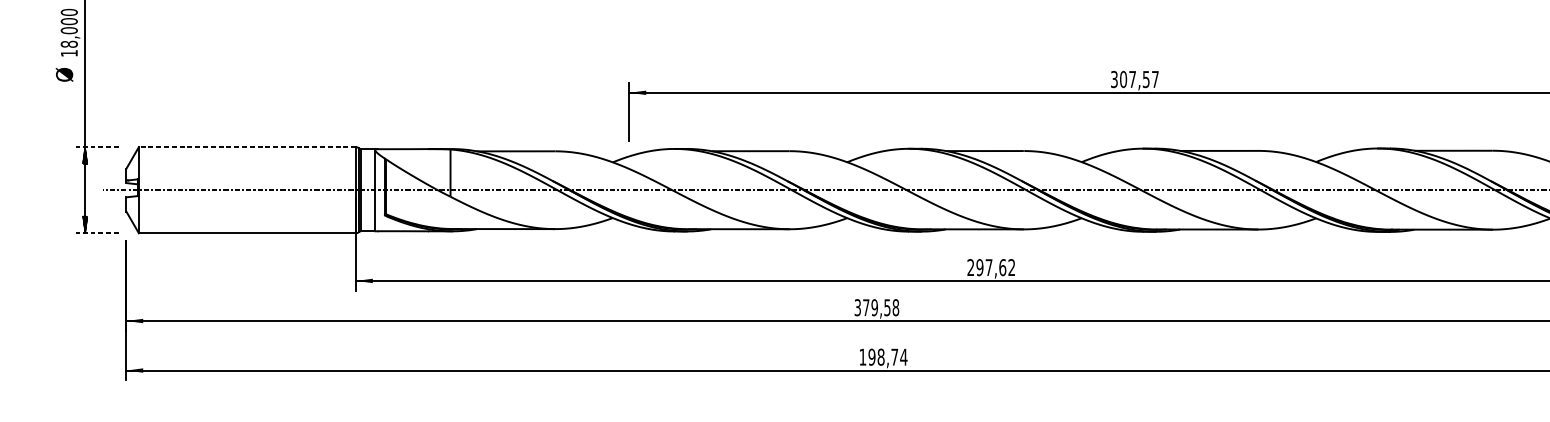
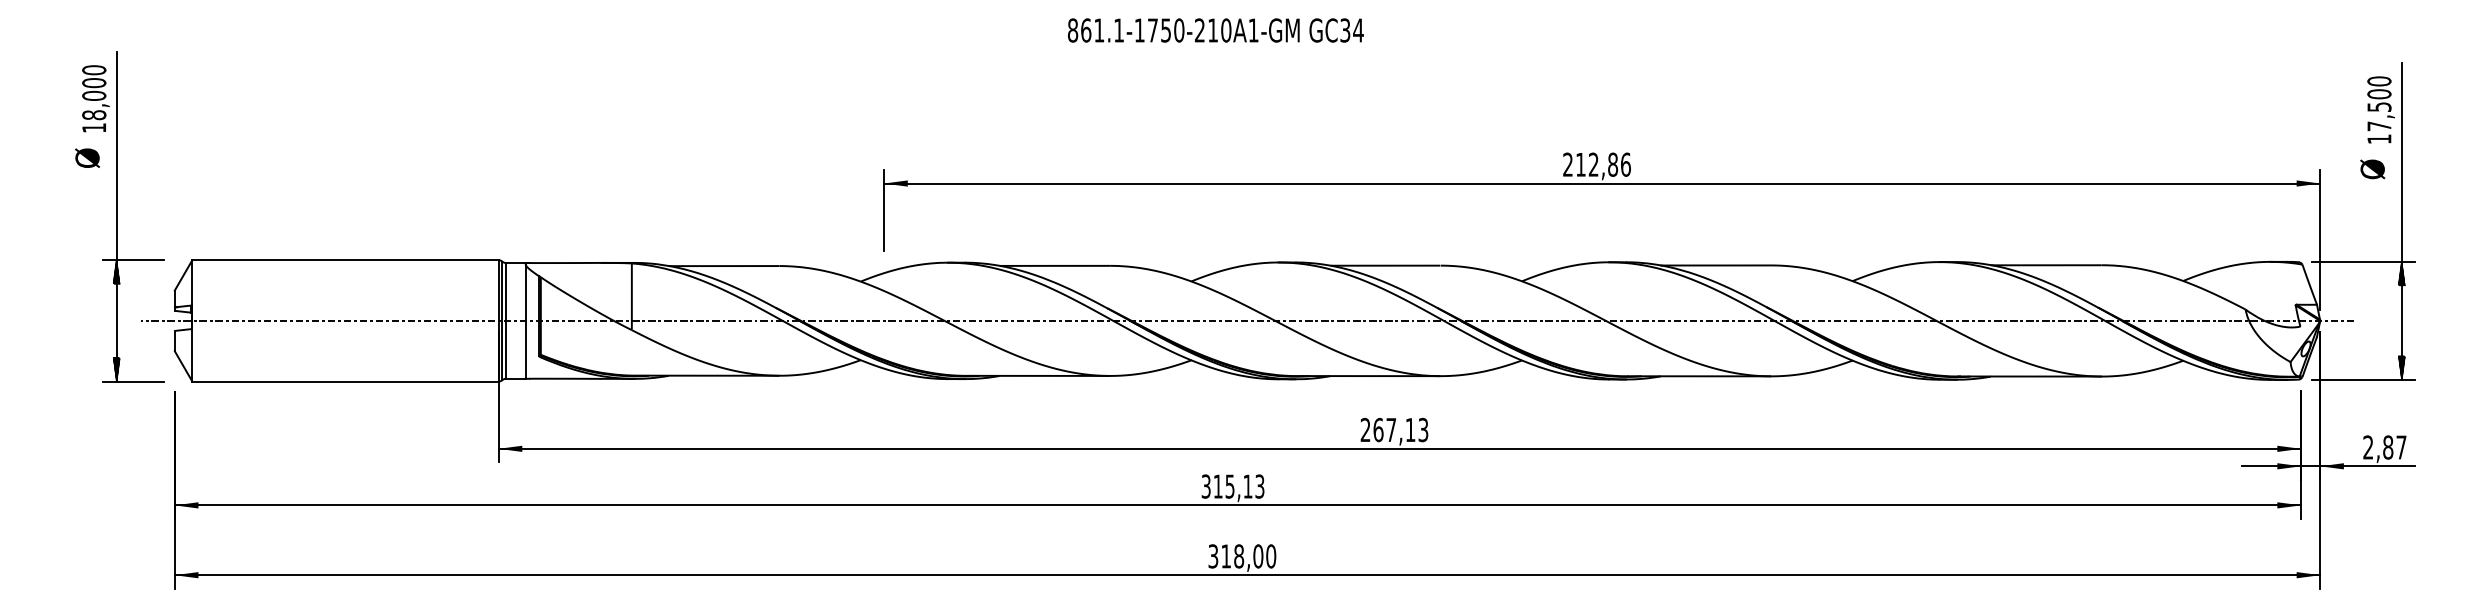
text: (1134, 79) -> (1596, 164), 307,57 -> 212,86
line: (97, 147) -> (133, 260), dashed -> solid
line: (247, 147) -> (345, 260), dashed -> solid
line: (97, 233) -> (133, 381), dashed -> solid
text: (995, 267) -> (1400, 429), 297,62 -> 267,13
text: (880, 307) -> (1238, 486), 379,58 -> 315,13
text: (883, 357) -> (1242, 556), 198,74 -> 318,00

